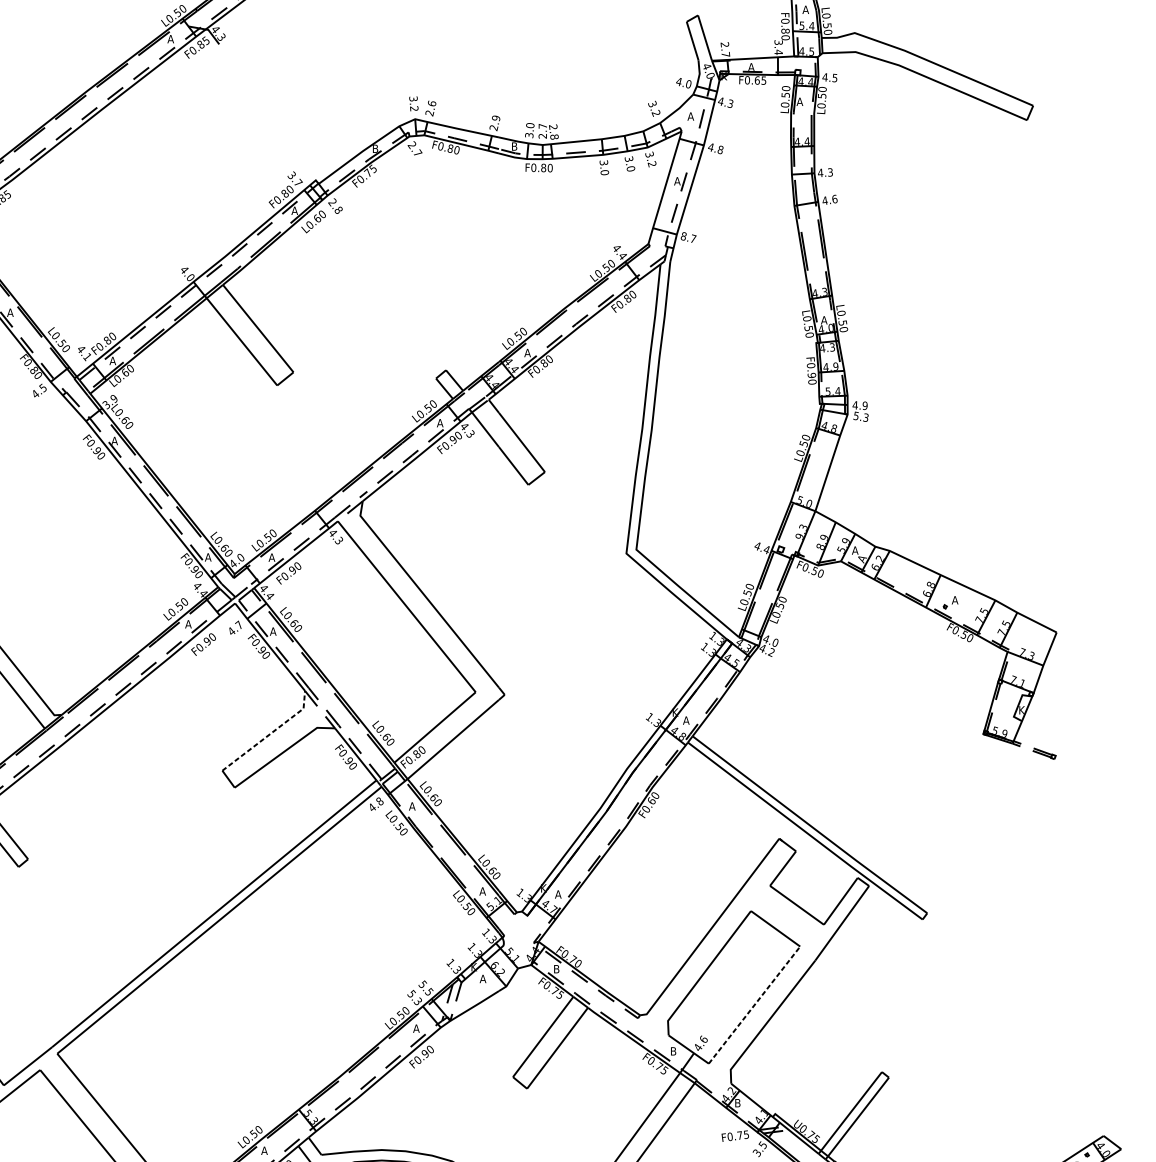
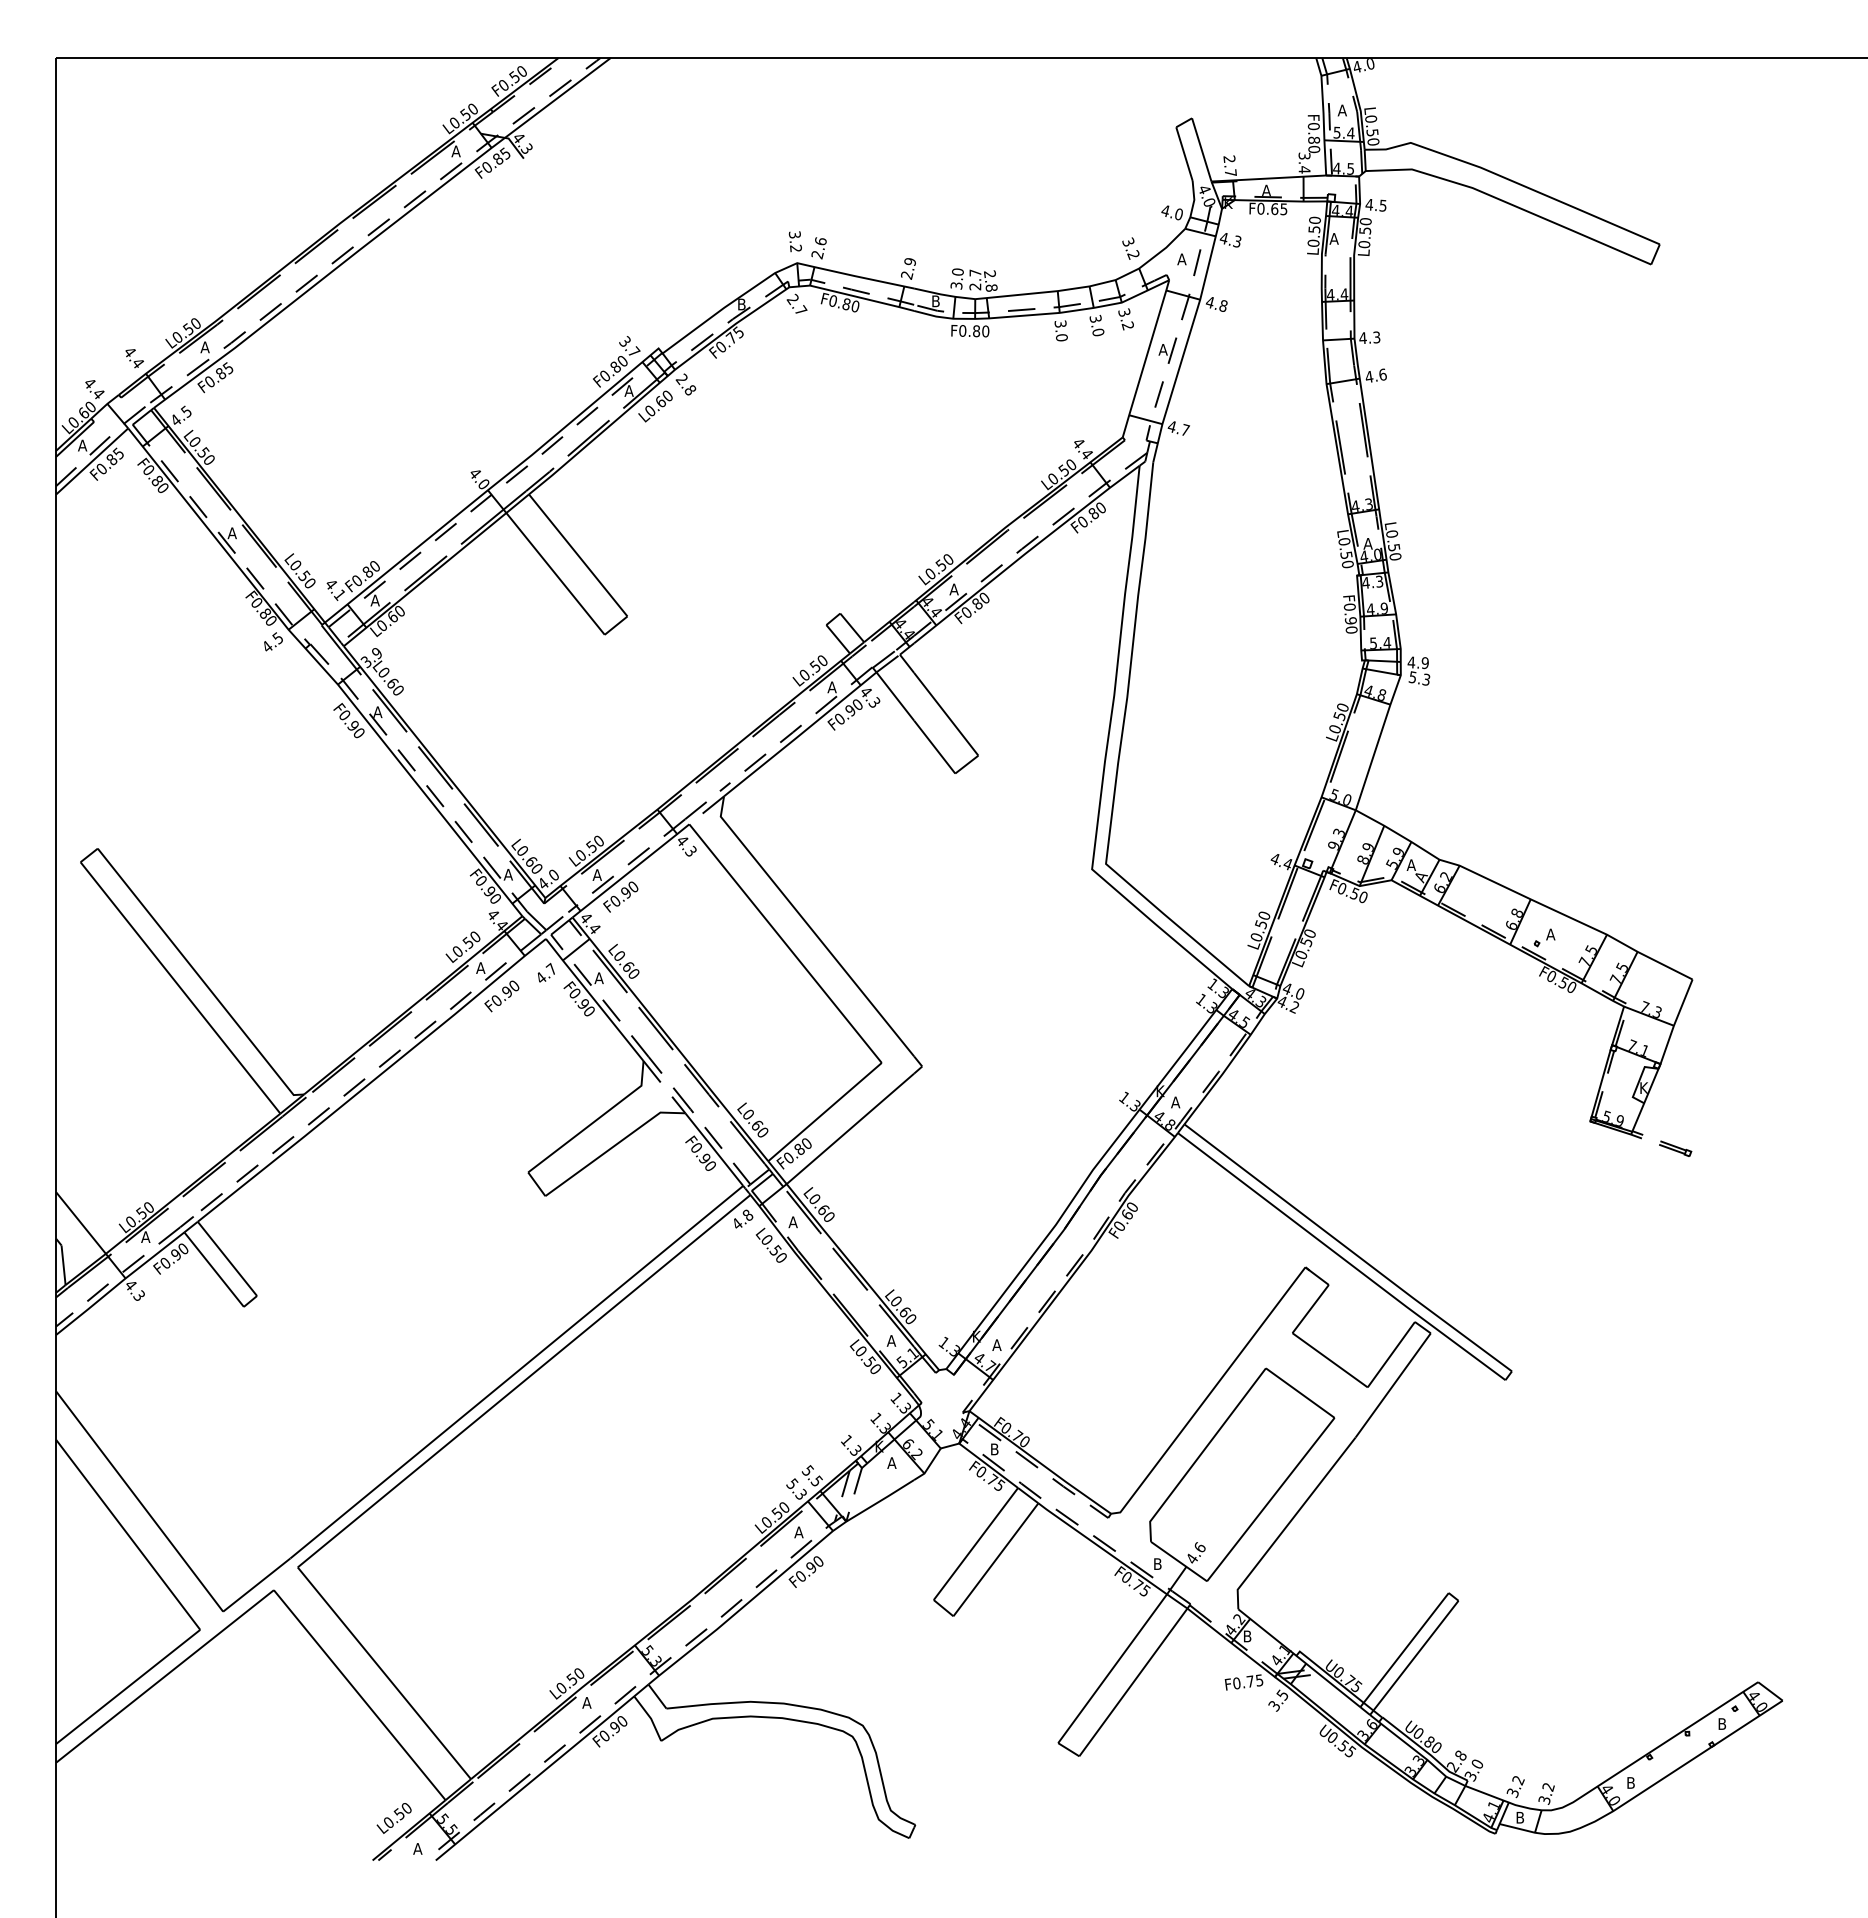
text: (683, 236) -> (1171, 426), 8.7 -> 4.7
line: (270, 733) -> (595, 1120), dashed -> solid
line: (754, 1005) -> (1270, 1499), dashed -> solid

